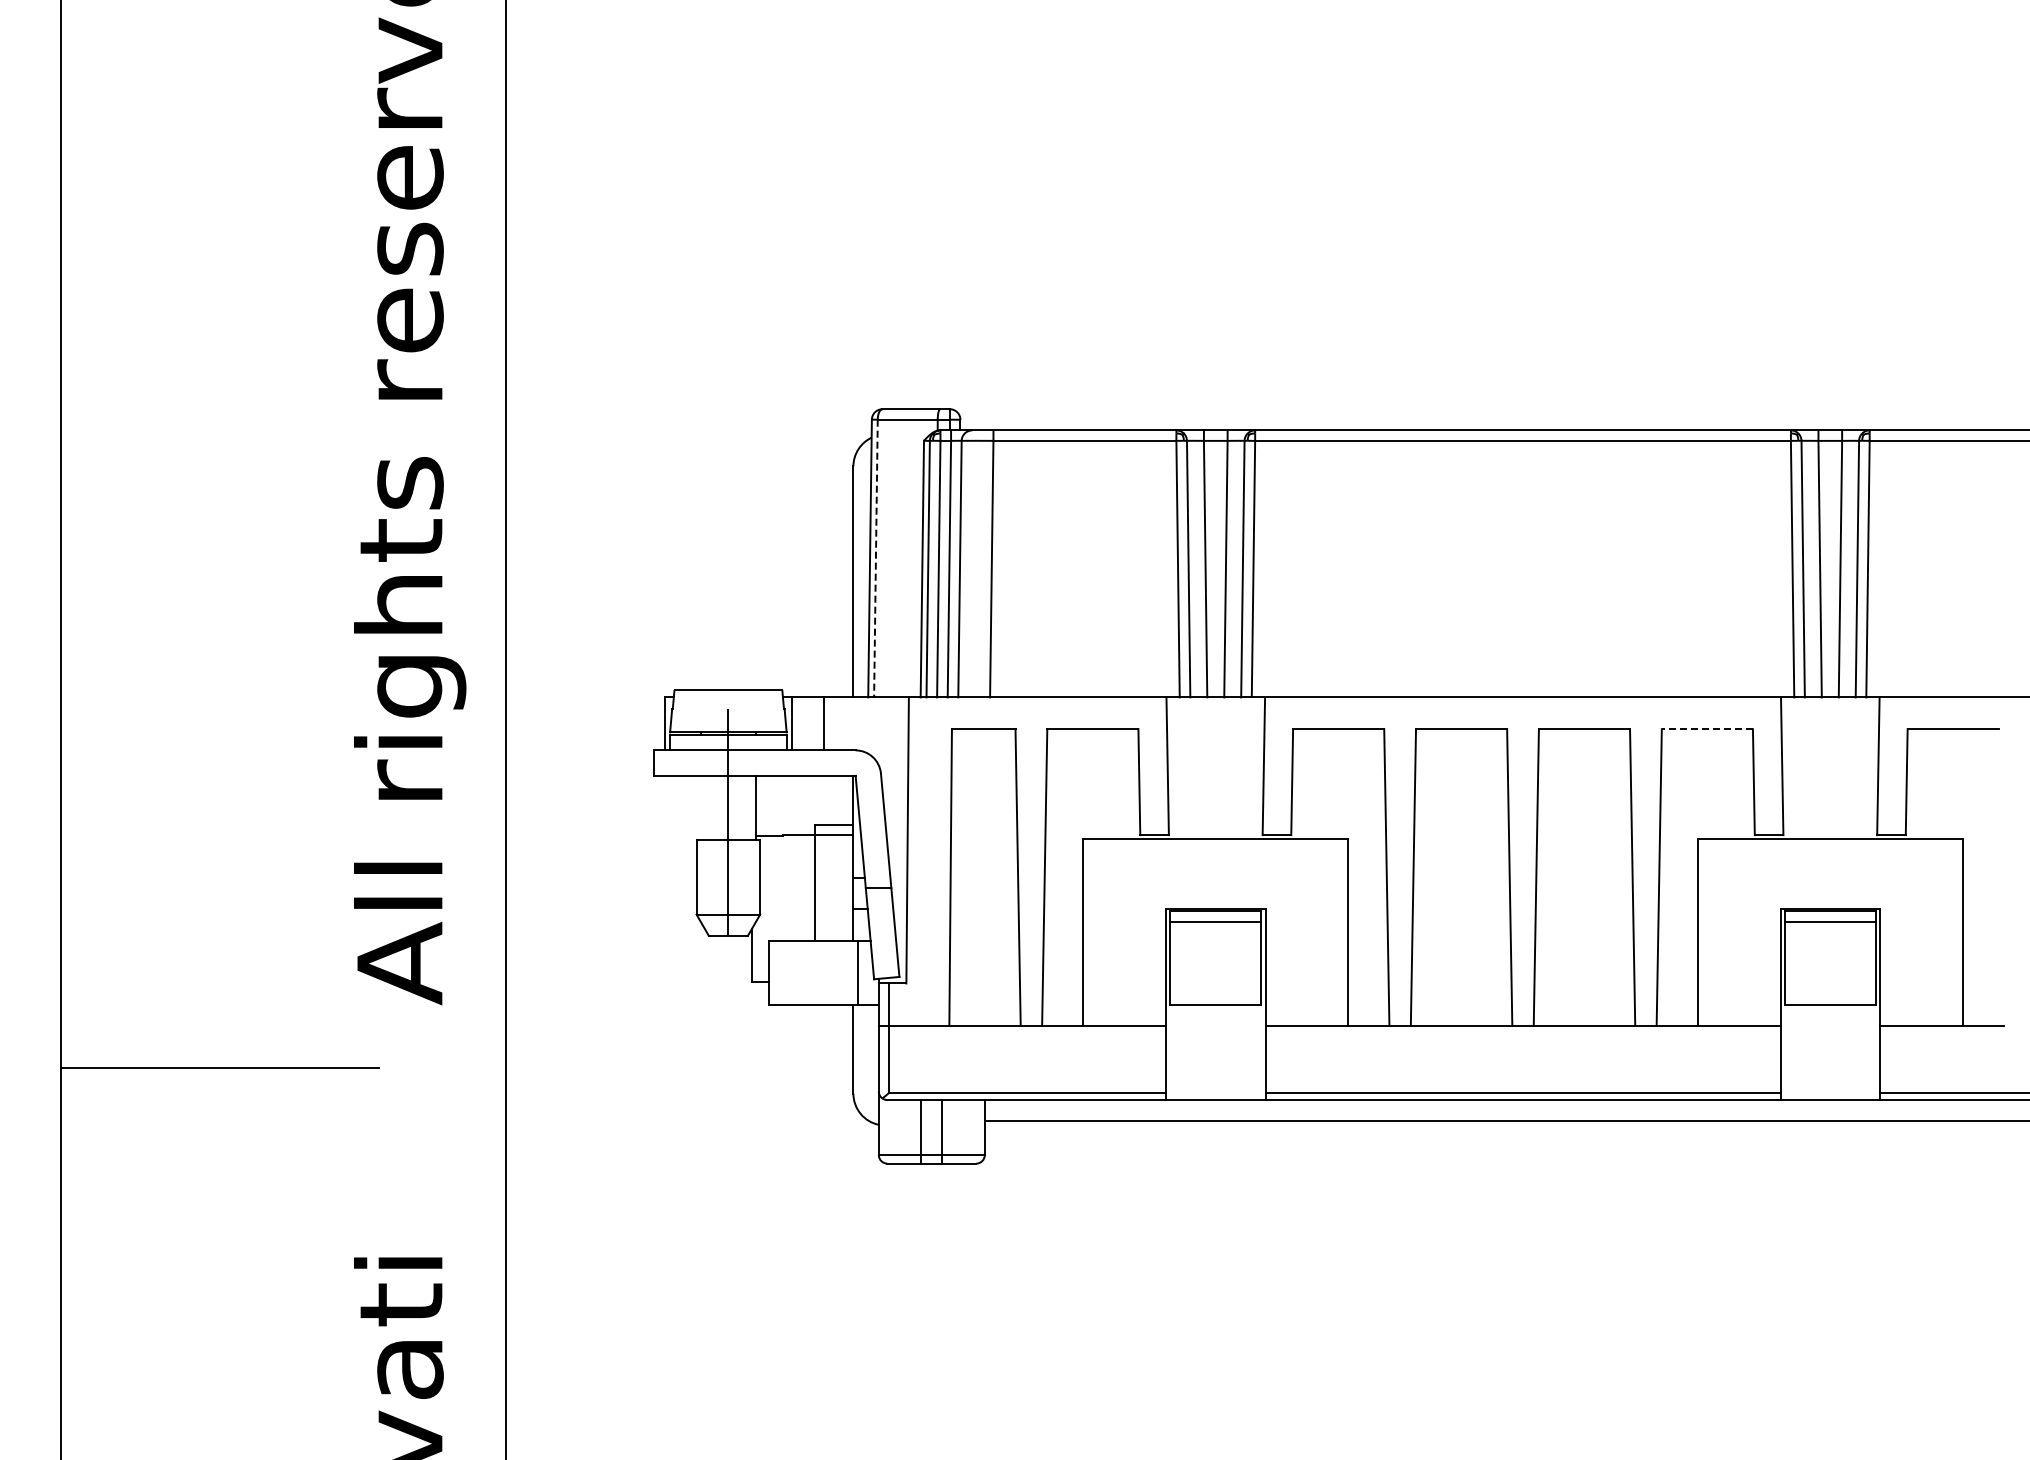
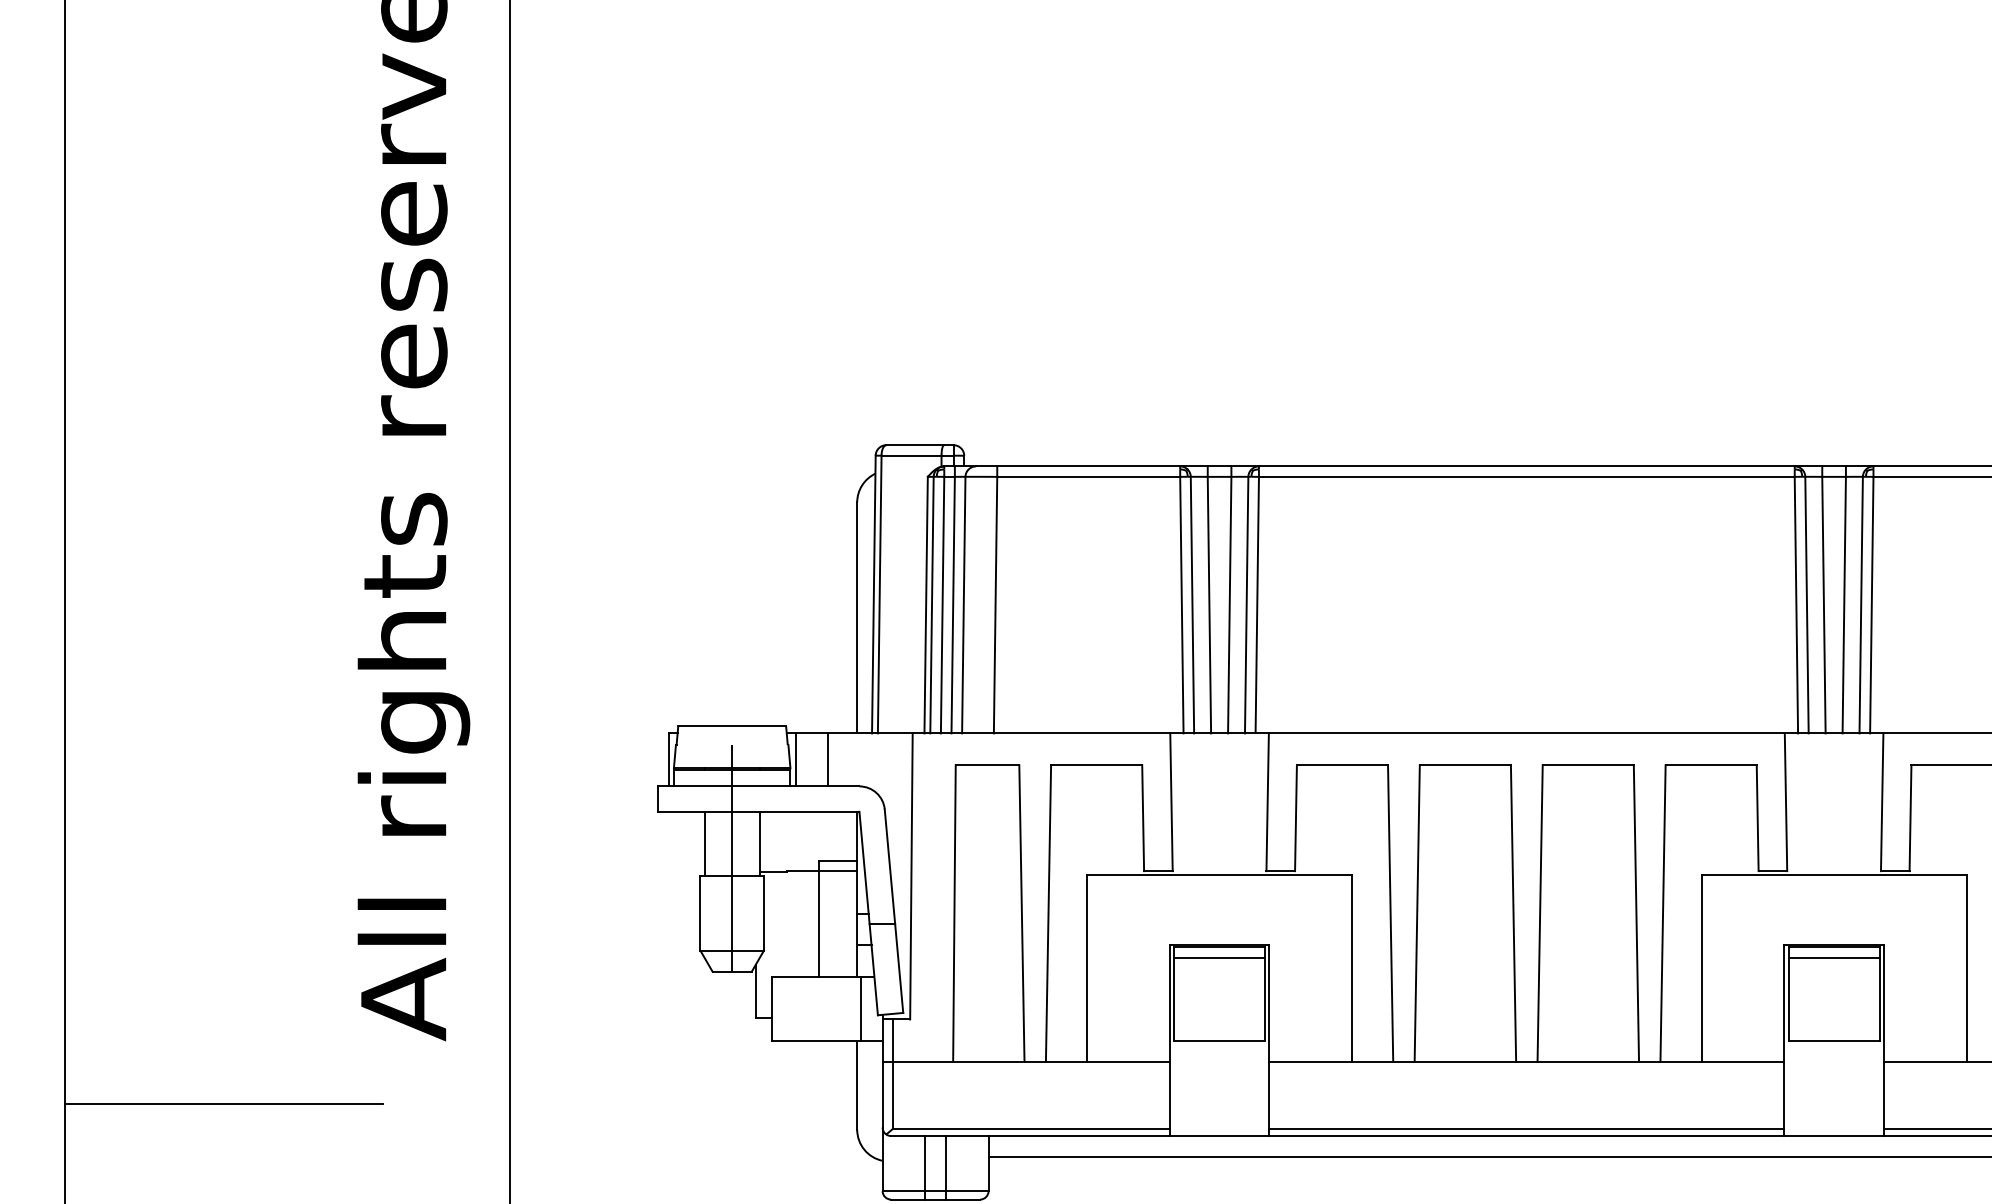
line: (875, 558) -> (879, 594), dashed -> solid
line: (1707, 729) -> (1711, 765), dashed -> solid
line: (700, 807) -> (704, 843), added

